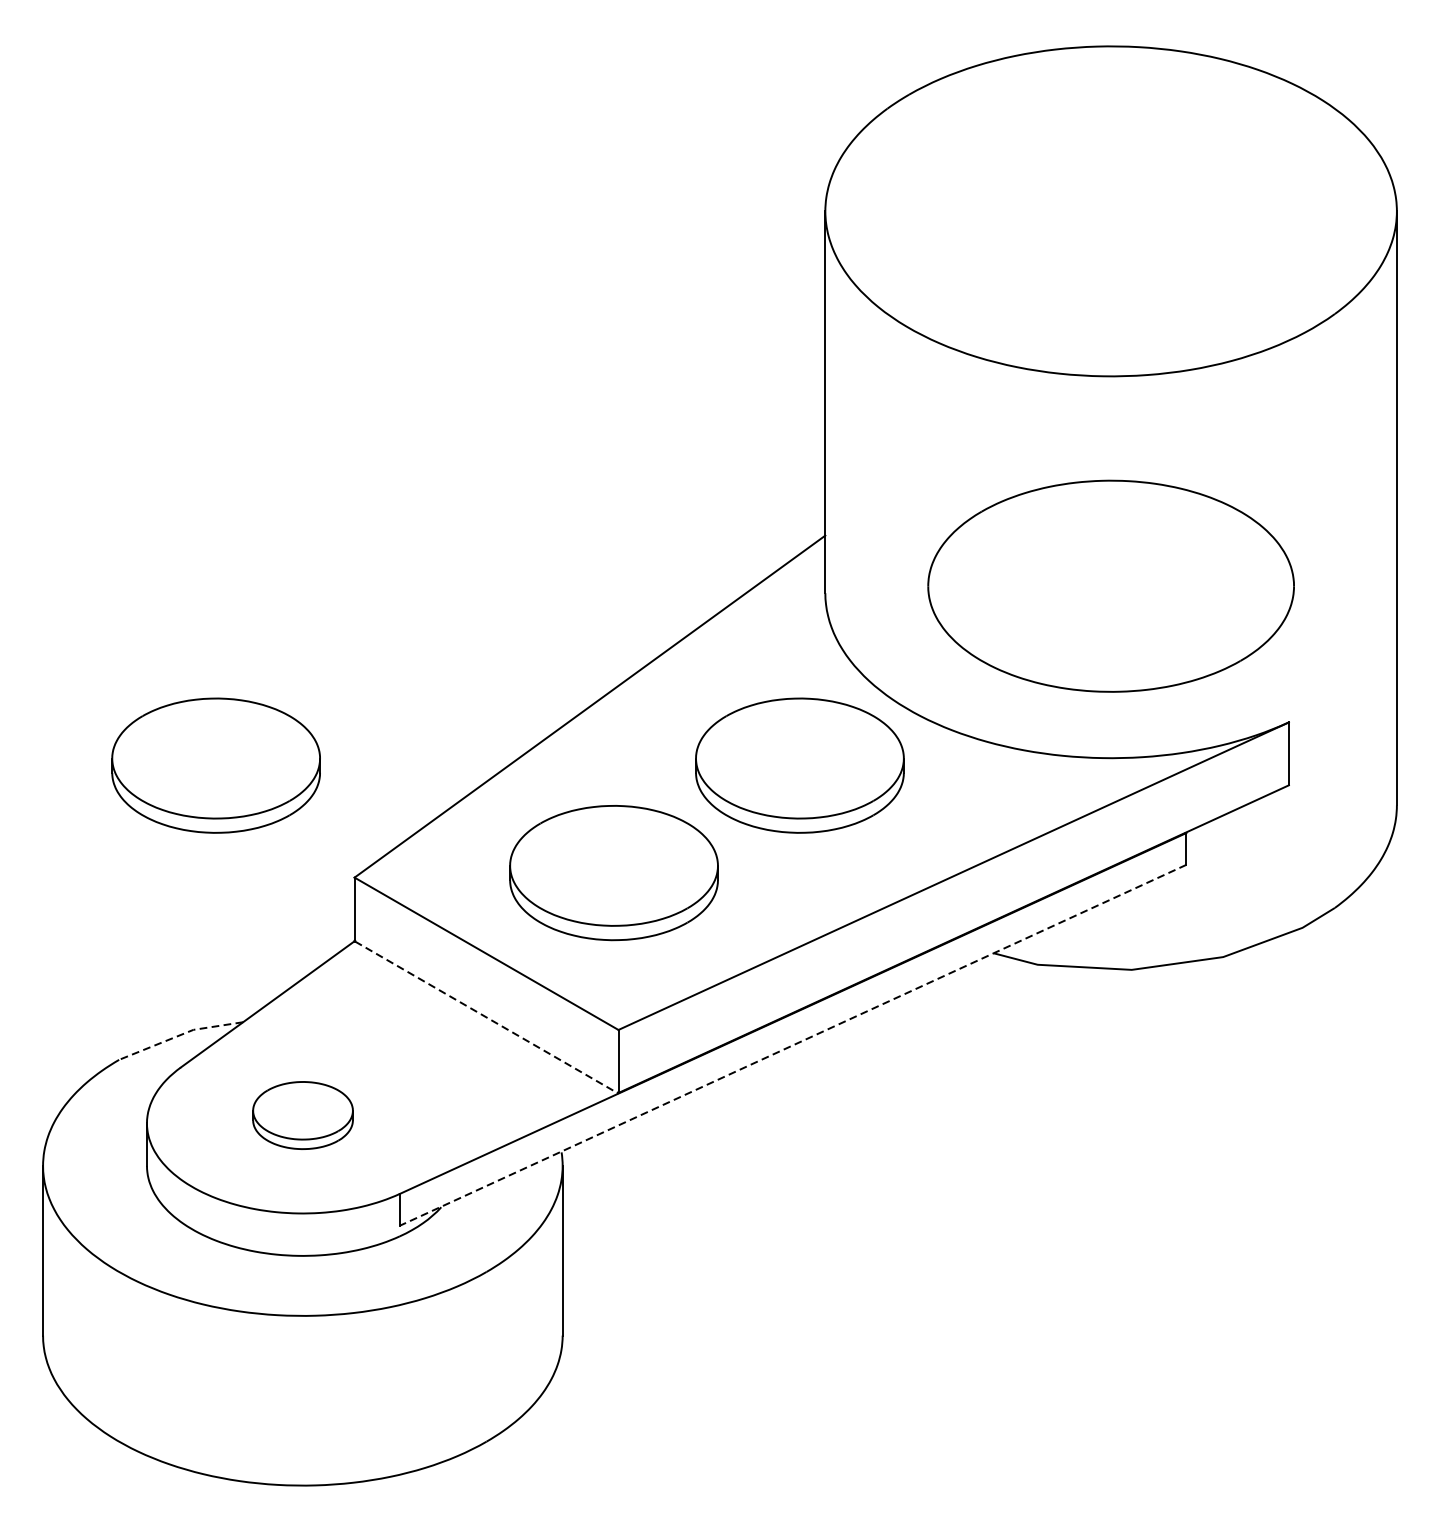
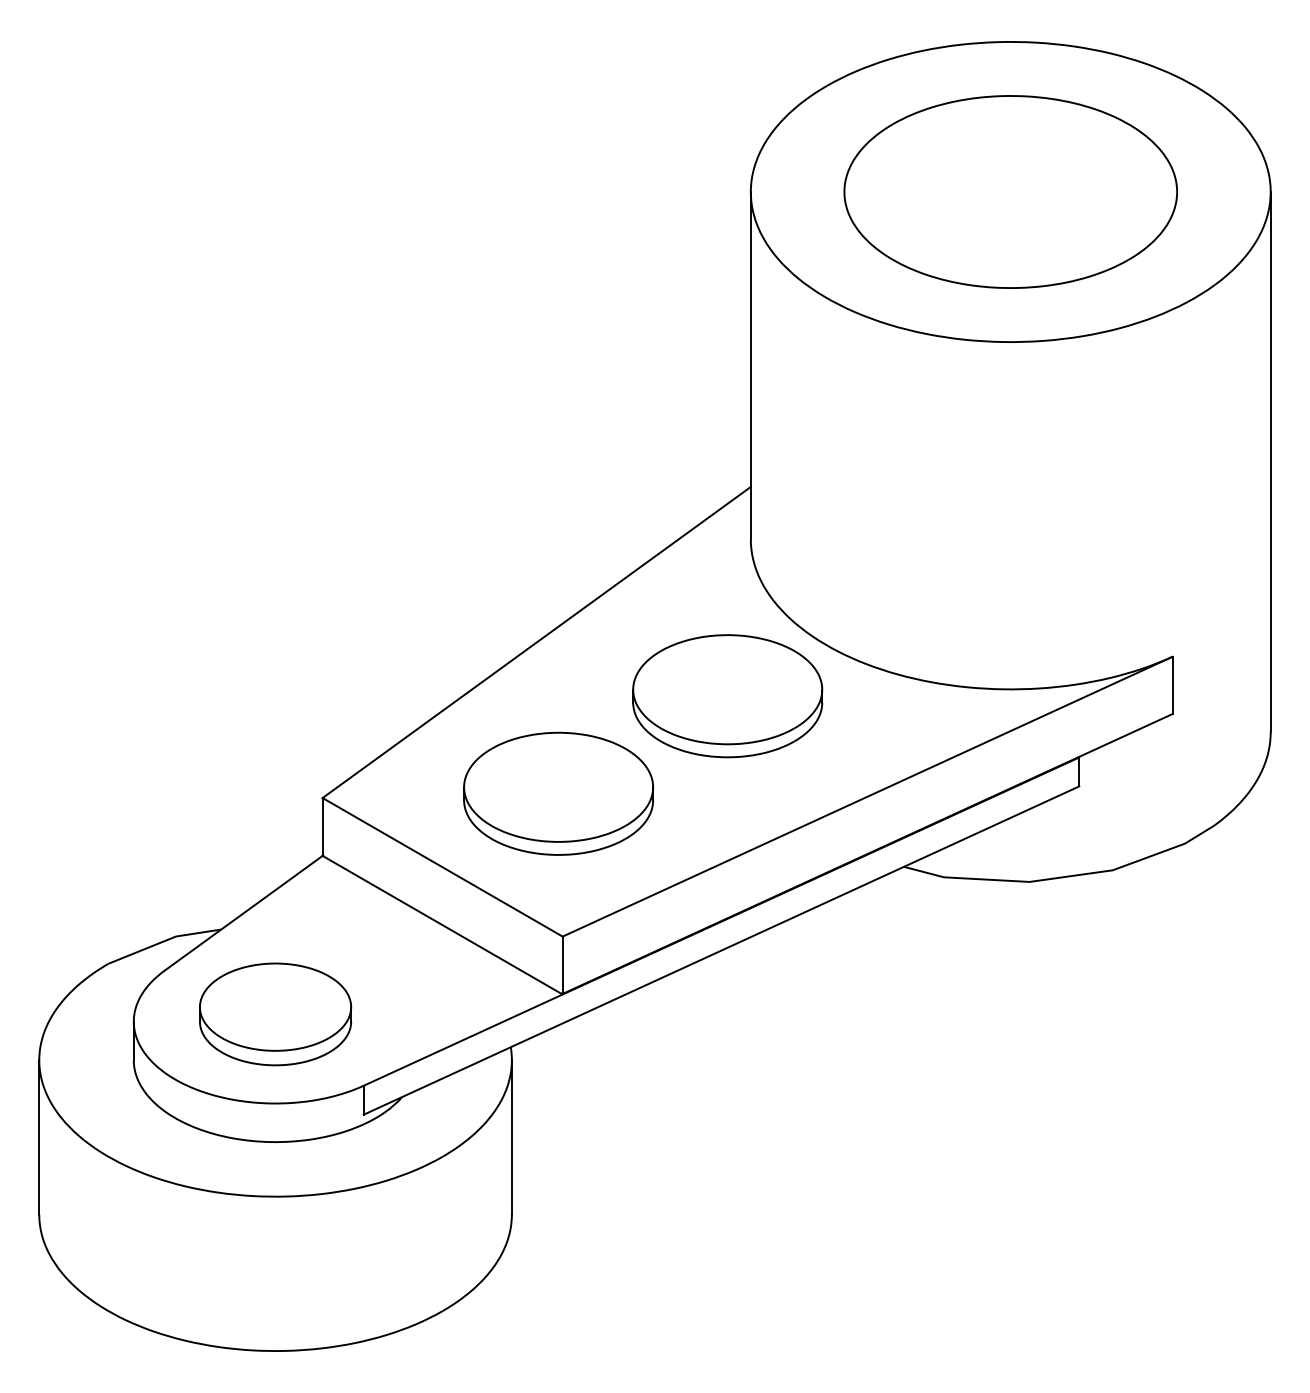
part: (1110, 585) -> (1010, 191), moved
part: (215, 766) -> (196, 696), removed
line: (486, 1017) -> (442, 925), dashed -> solid
line: (180, 1035) -> (164, 941), dashed -> solid
line: (793, 1045) -> (721, 950), dashed -> solid
part: (302, 1115) -> (275, 1014), size x1.67

